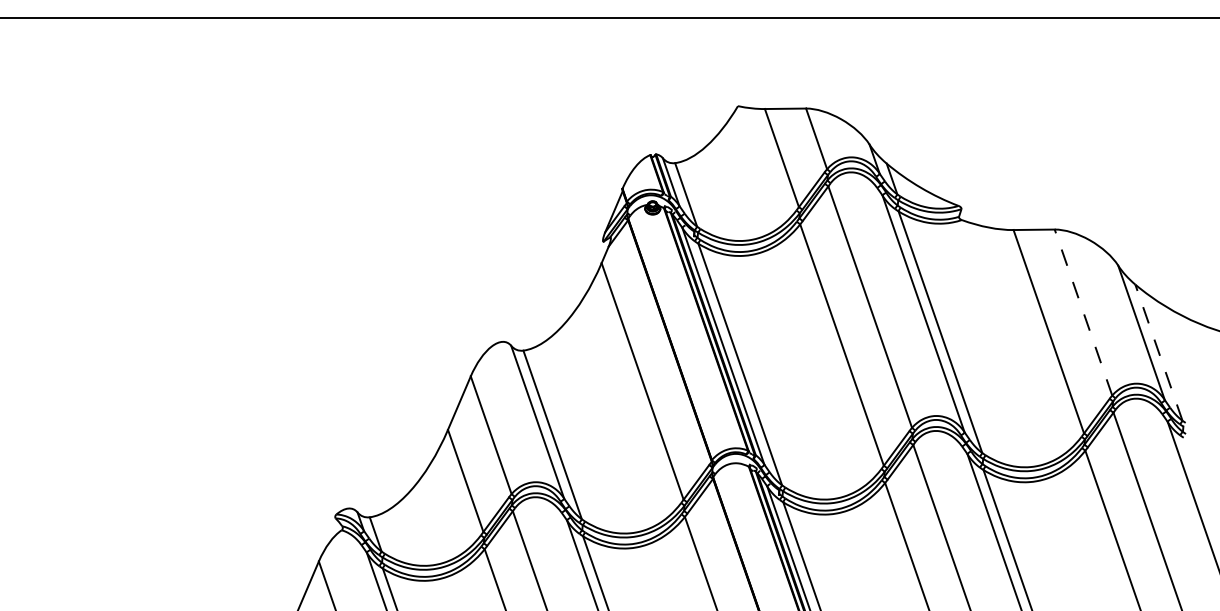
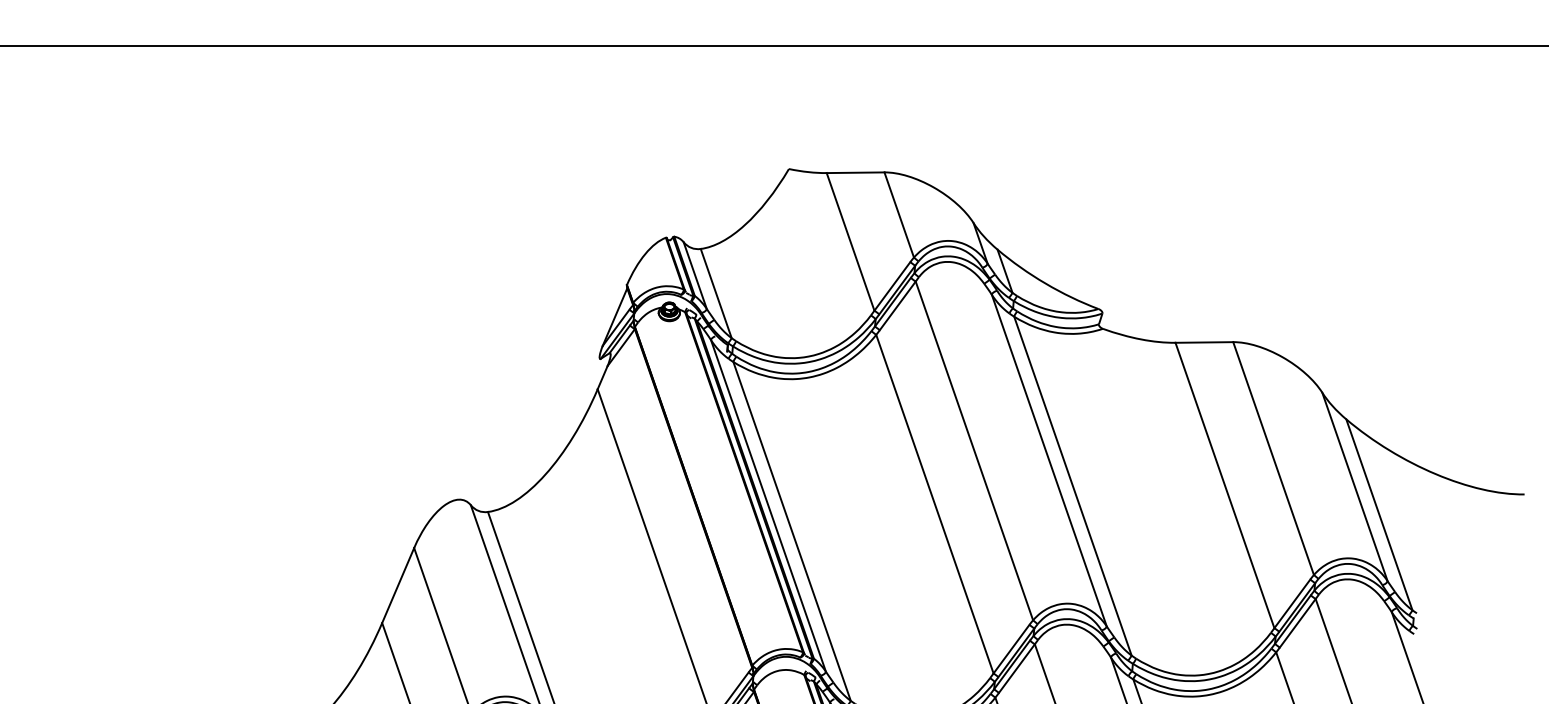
line: (1083, 312) -> (1273, 458), dashed -> solid
line: (1158, 352) -> (1378, 514), dashed -> solid

